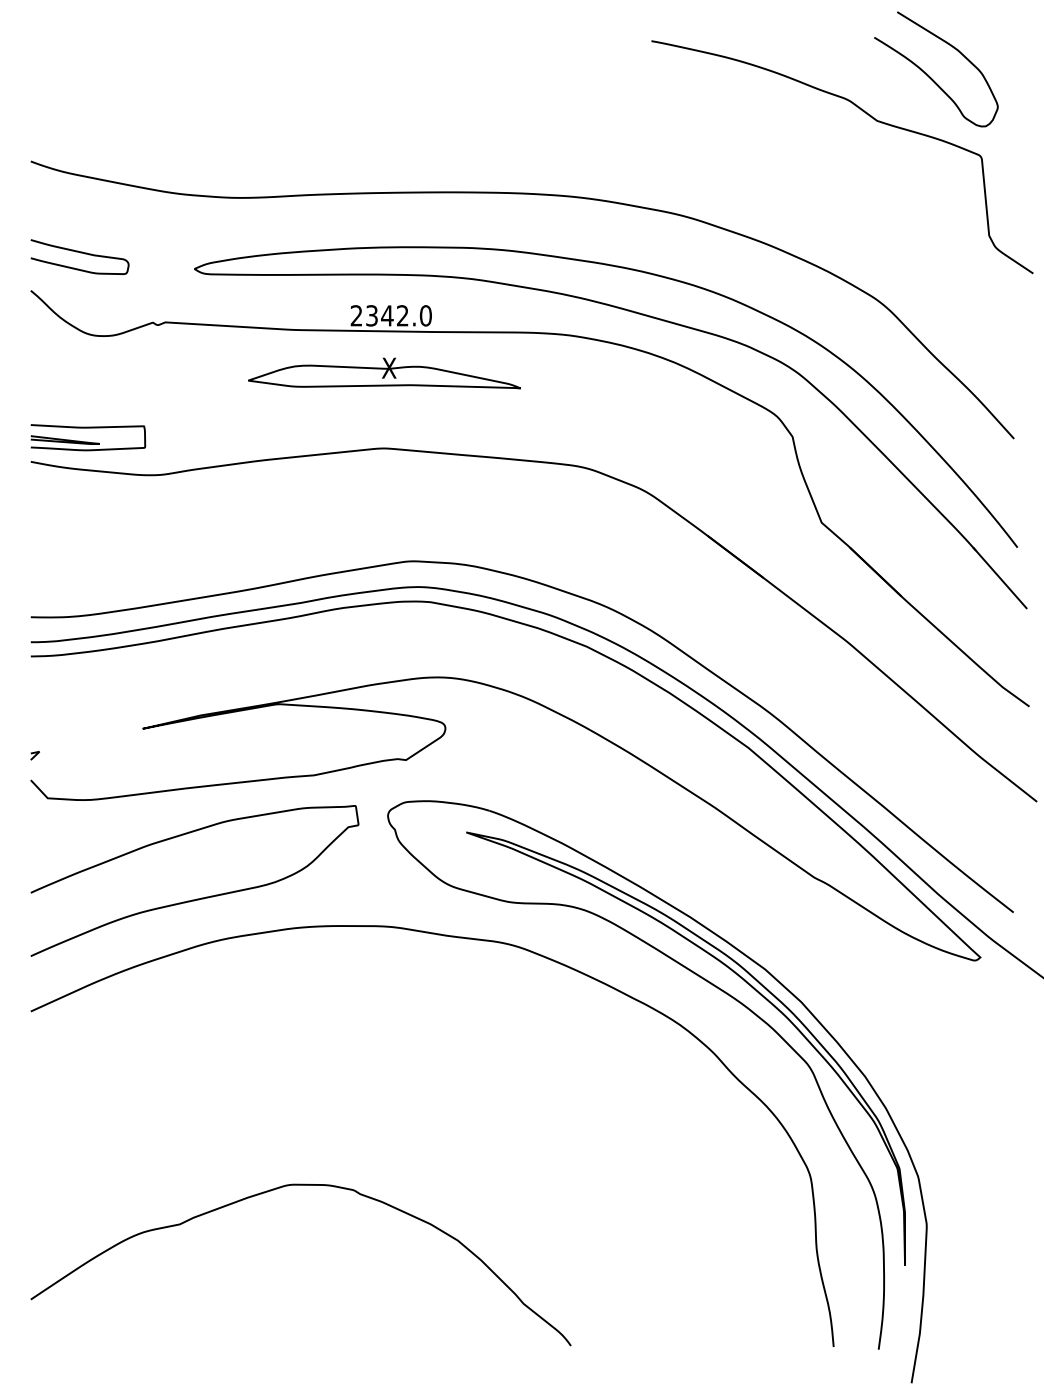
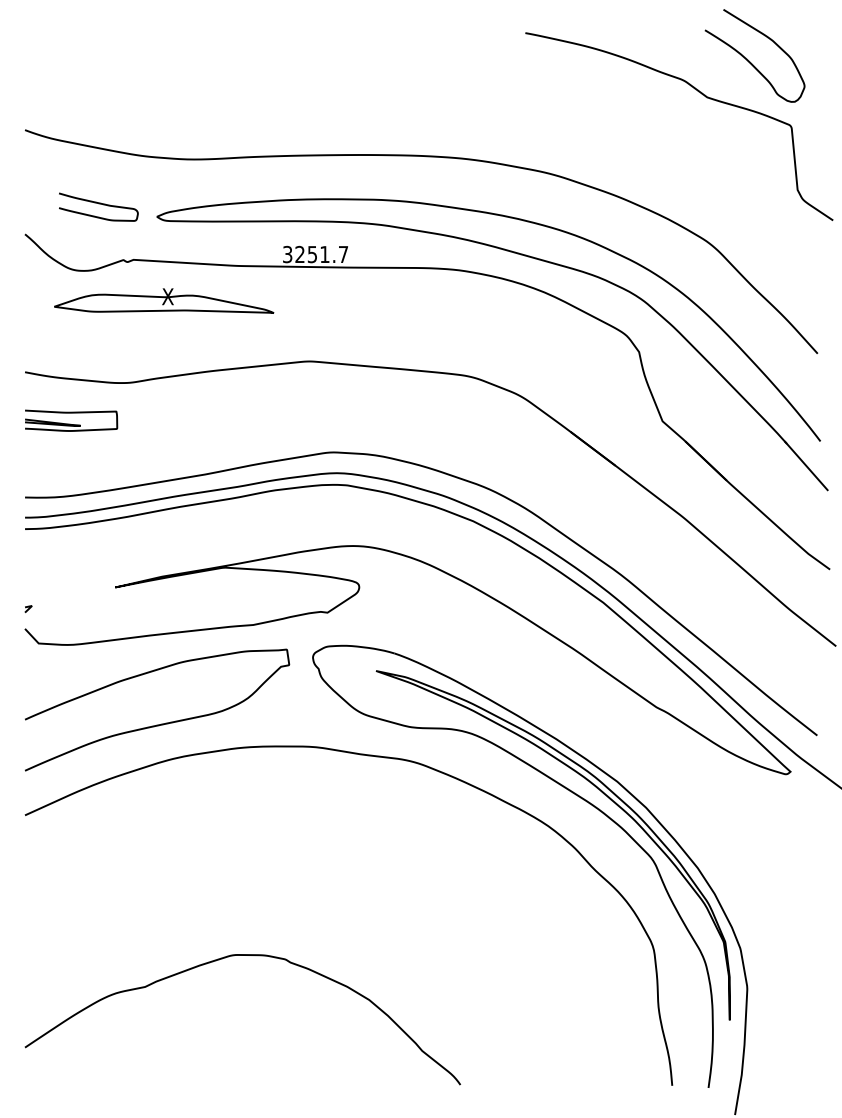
curve: (79, 253) -> (98, 204), moved
text: (391, 315) -> (315, 254), 2342.0 -> 3251.7
part: (384, 372) -> (164, 300), moved
part: (88, 437) -> (71, 420), moved

